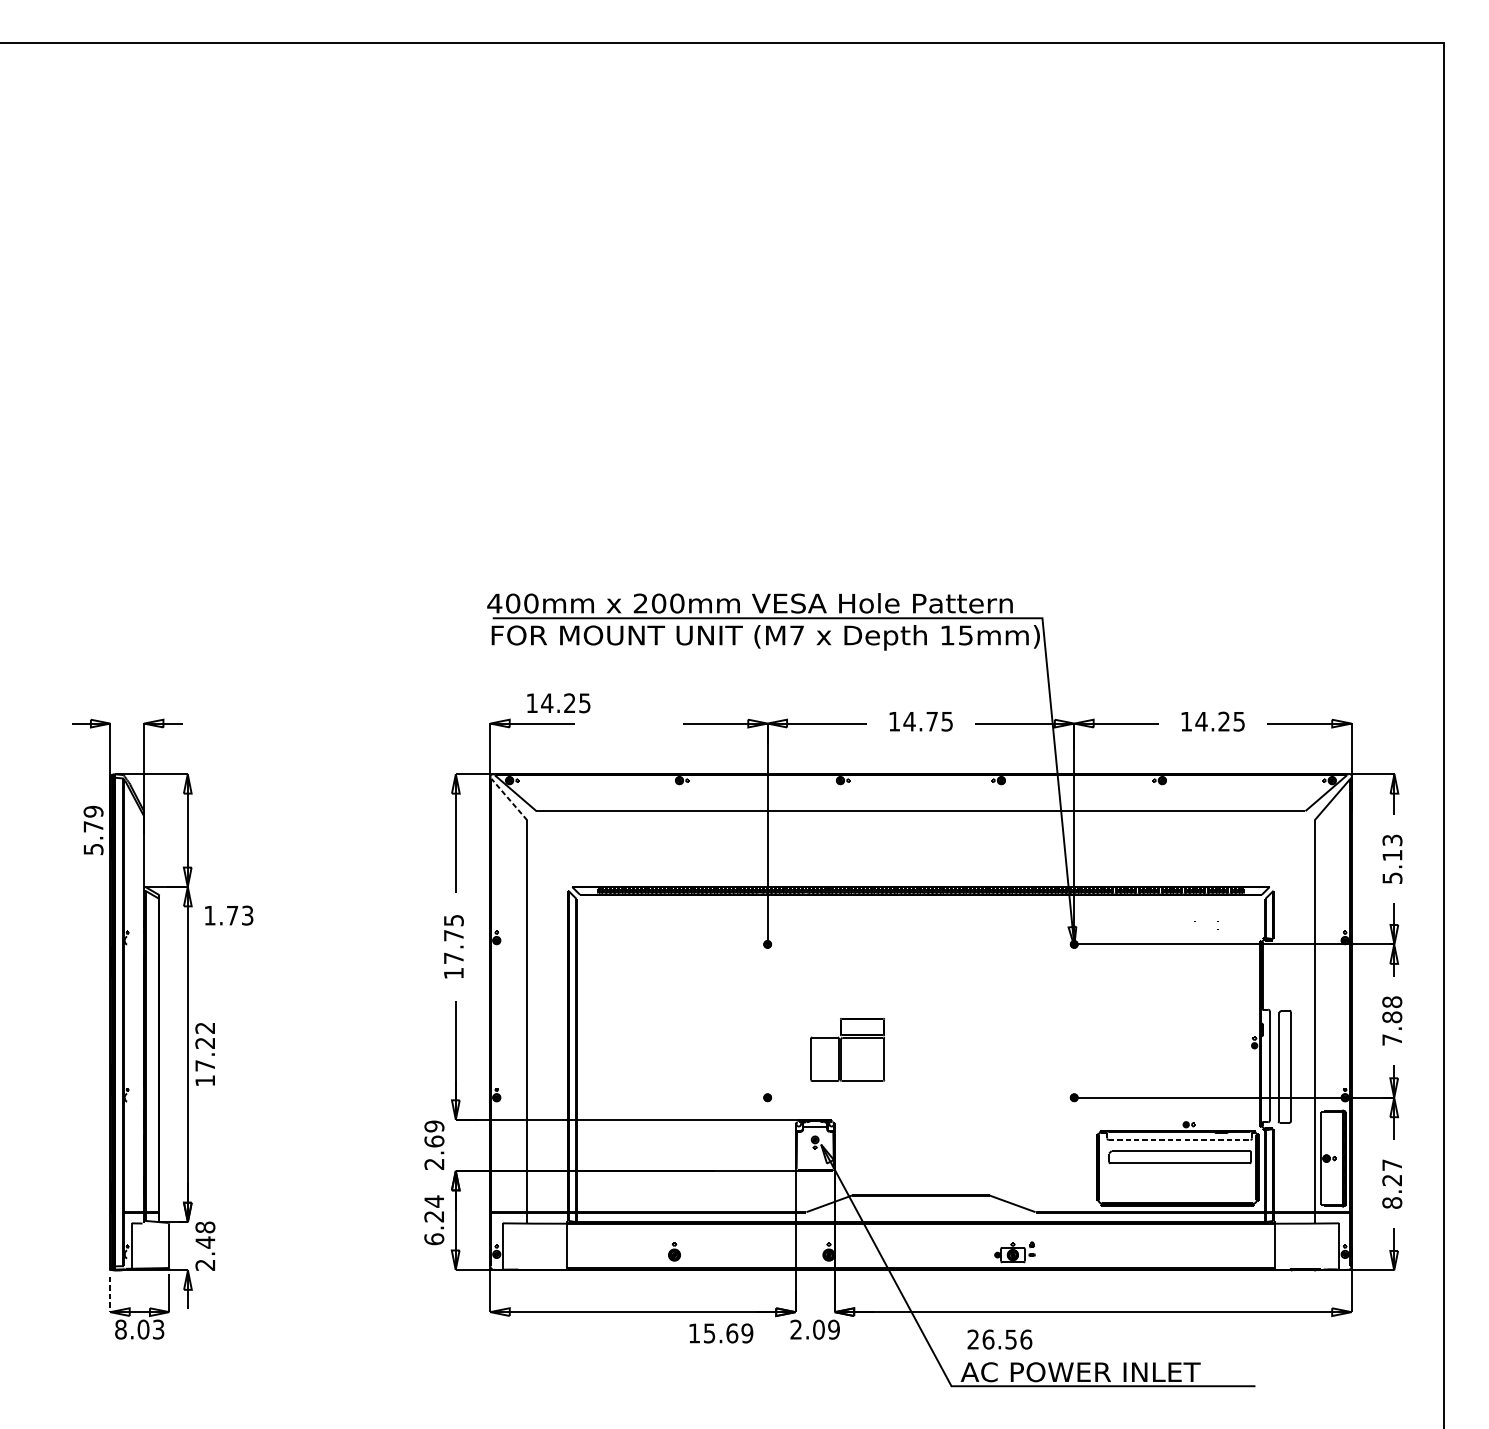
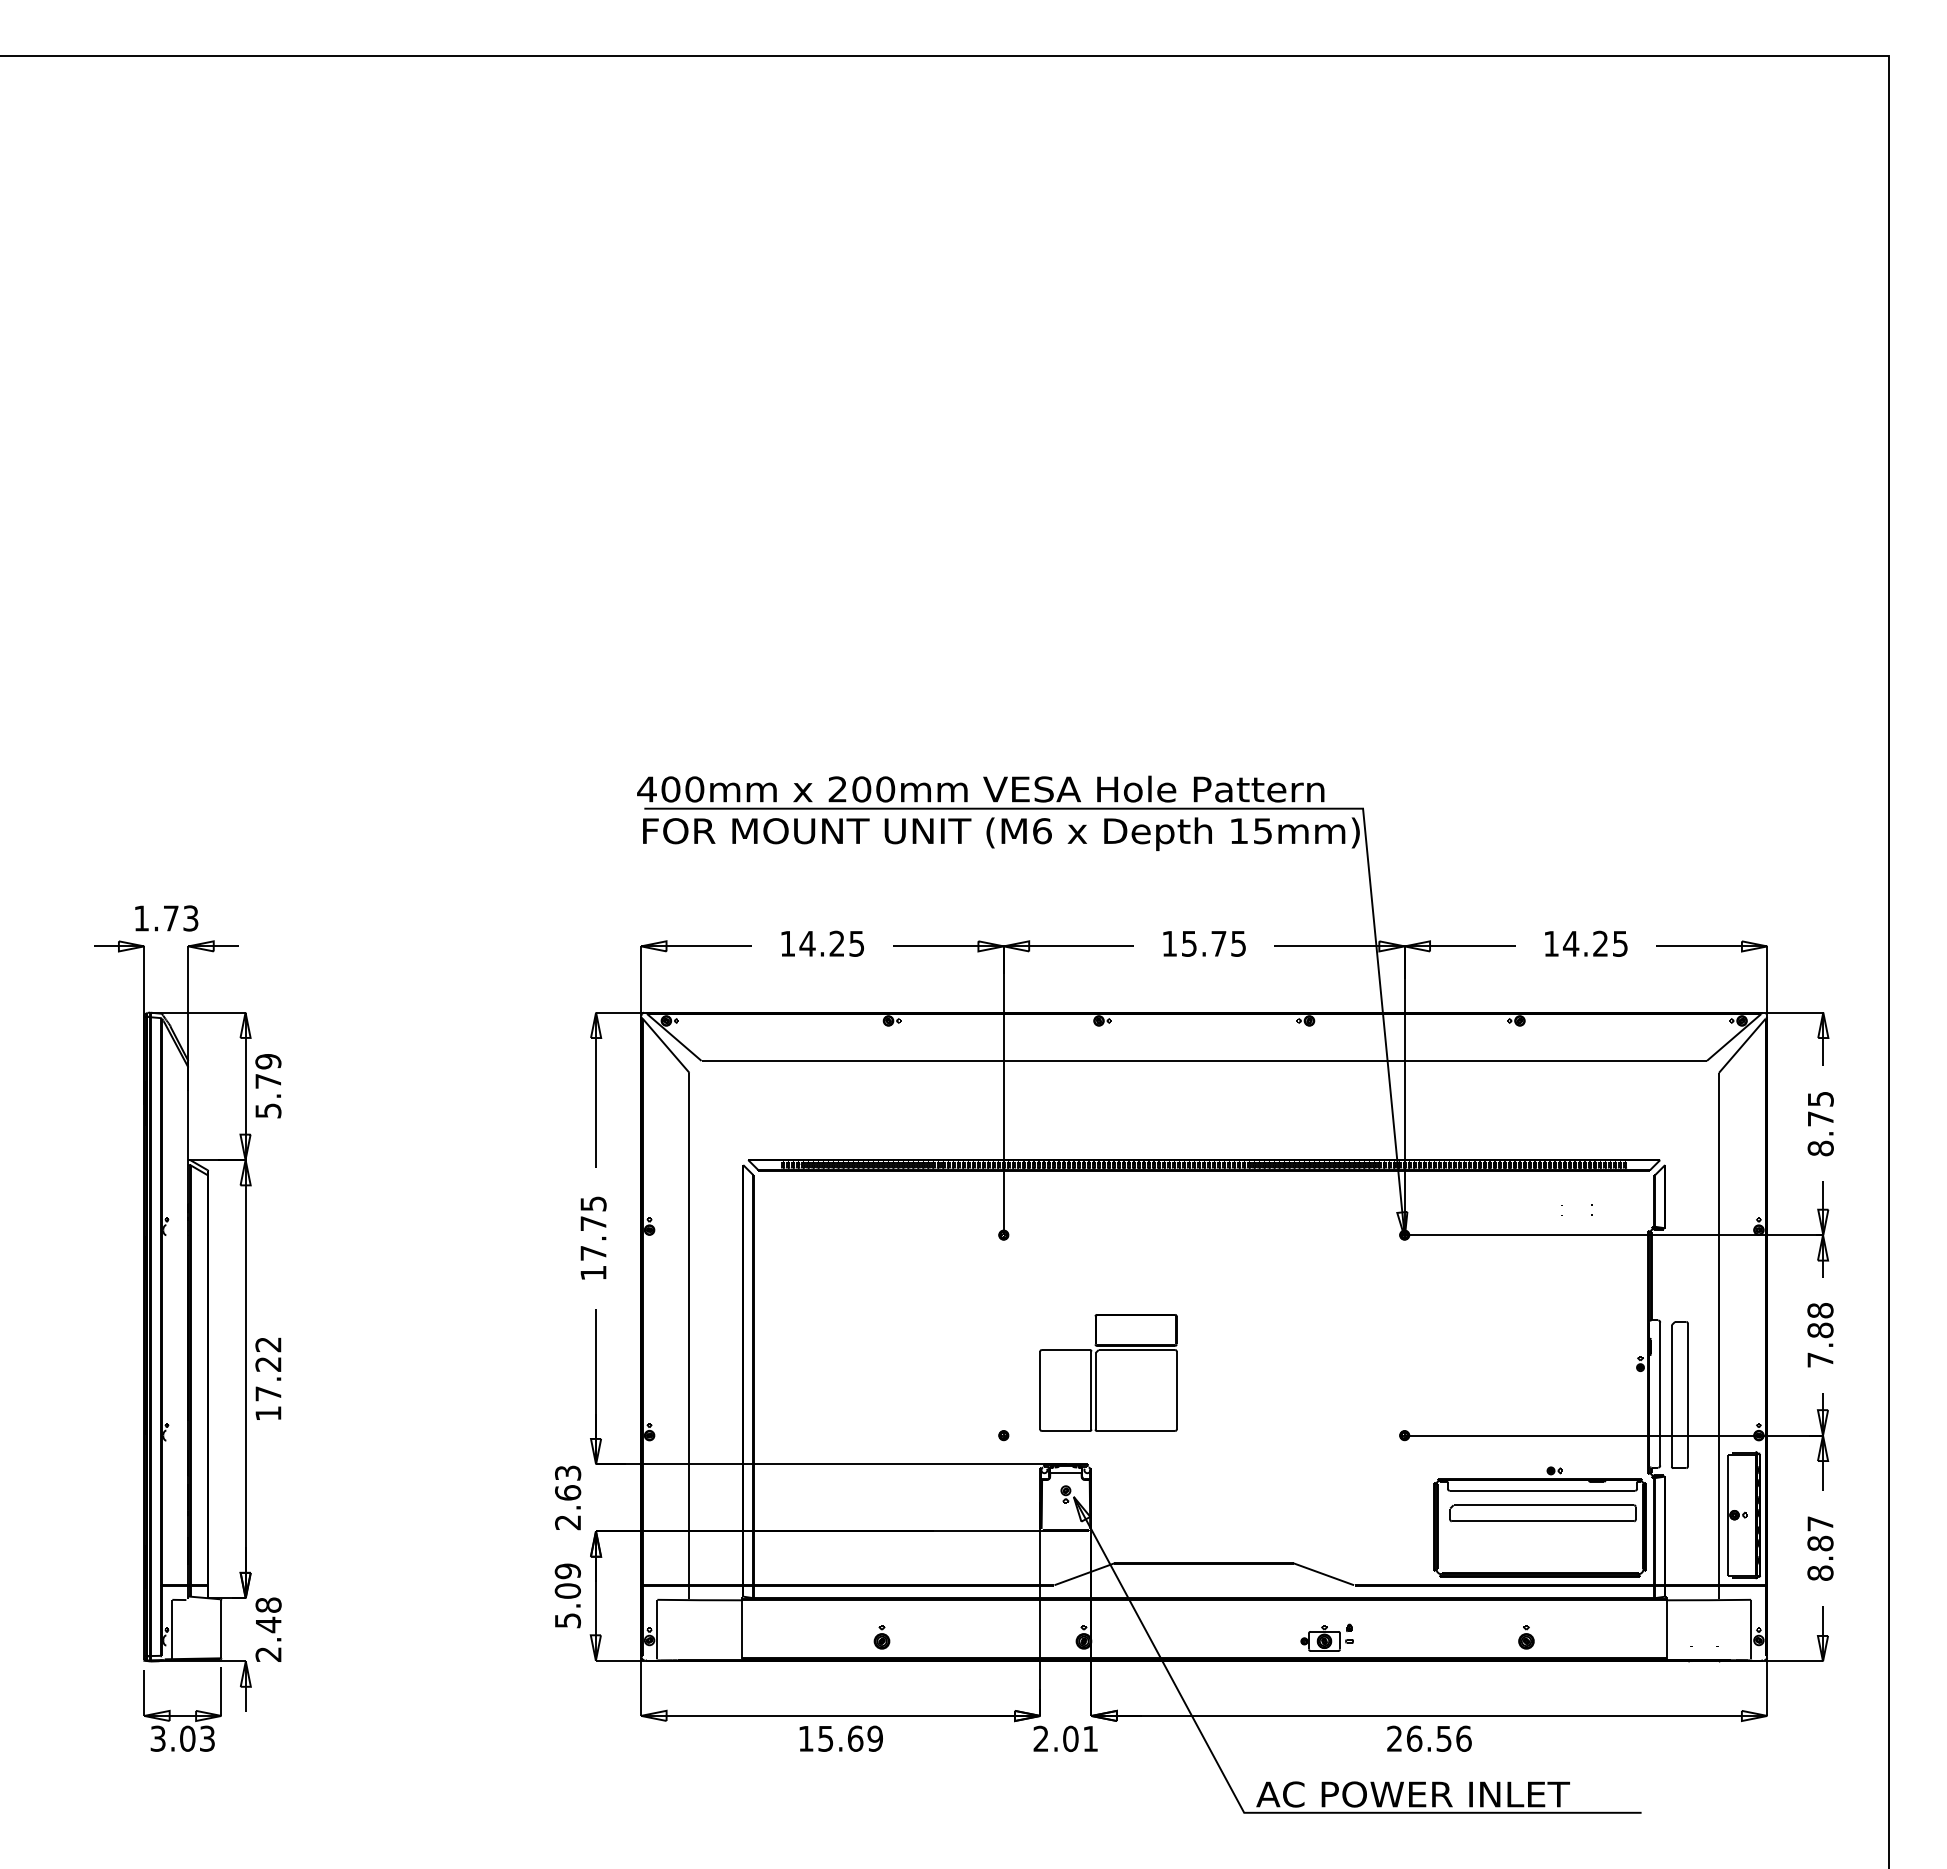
text: (797, 635) -> (1042, 831), (M7 -> (M6
text: (558, 703) -> (822, 943), moved
text: (909, 721) -> (1189, 943), 14.75 -> 15.75
line: (509, 799) -> (666, 1045), dashed -> solid
text: (93, 830) -> (268, 1086), moved
text: (1392, 859) -> (1820, 1123), 5.13 -> 8.75
text: (229, 915) -> (166, 918), moved
part: (847, 1049) -> (1108, 1372), size x1.43
text: (434, 1125) -> (568, 1472), 2.69 -> 2.63
line: (1179, 1139) -> (1542, 1490), dashed -> solid
text: (1392, 1180) -> (1820, 1543), 8.27 -> 8.87
text: (433, 1220) -> (567, 1595), 6.24 -> 5.09
part: (1167, 1252) -> (1526, 1637), added
line: (110, 1294) -> (144, 1693), dashed -> solid
text: (120, 1329) -> (157, 1738), 8.03 -> 3.03
text: (833, 1329) -> (1090, 1738), 2.09 -> 2.01
text: (720, 1333) -> (840, 1738), moved
text: (999, 1339) -> (1429, 1738), moved

